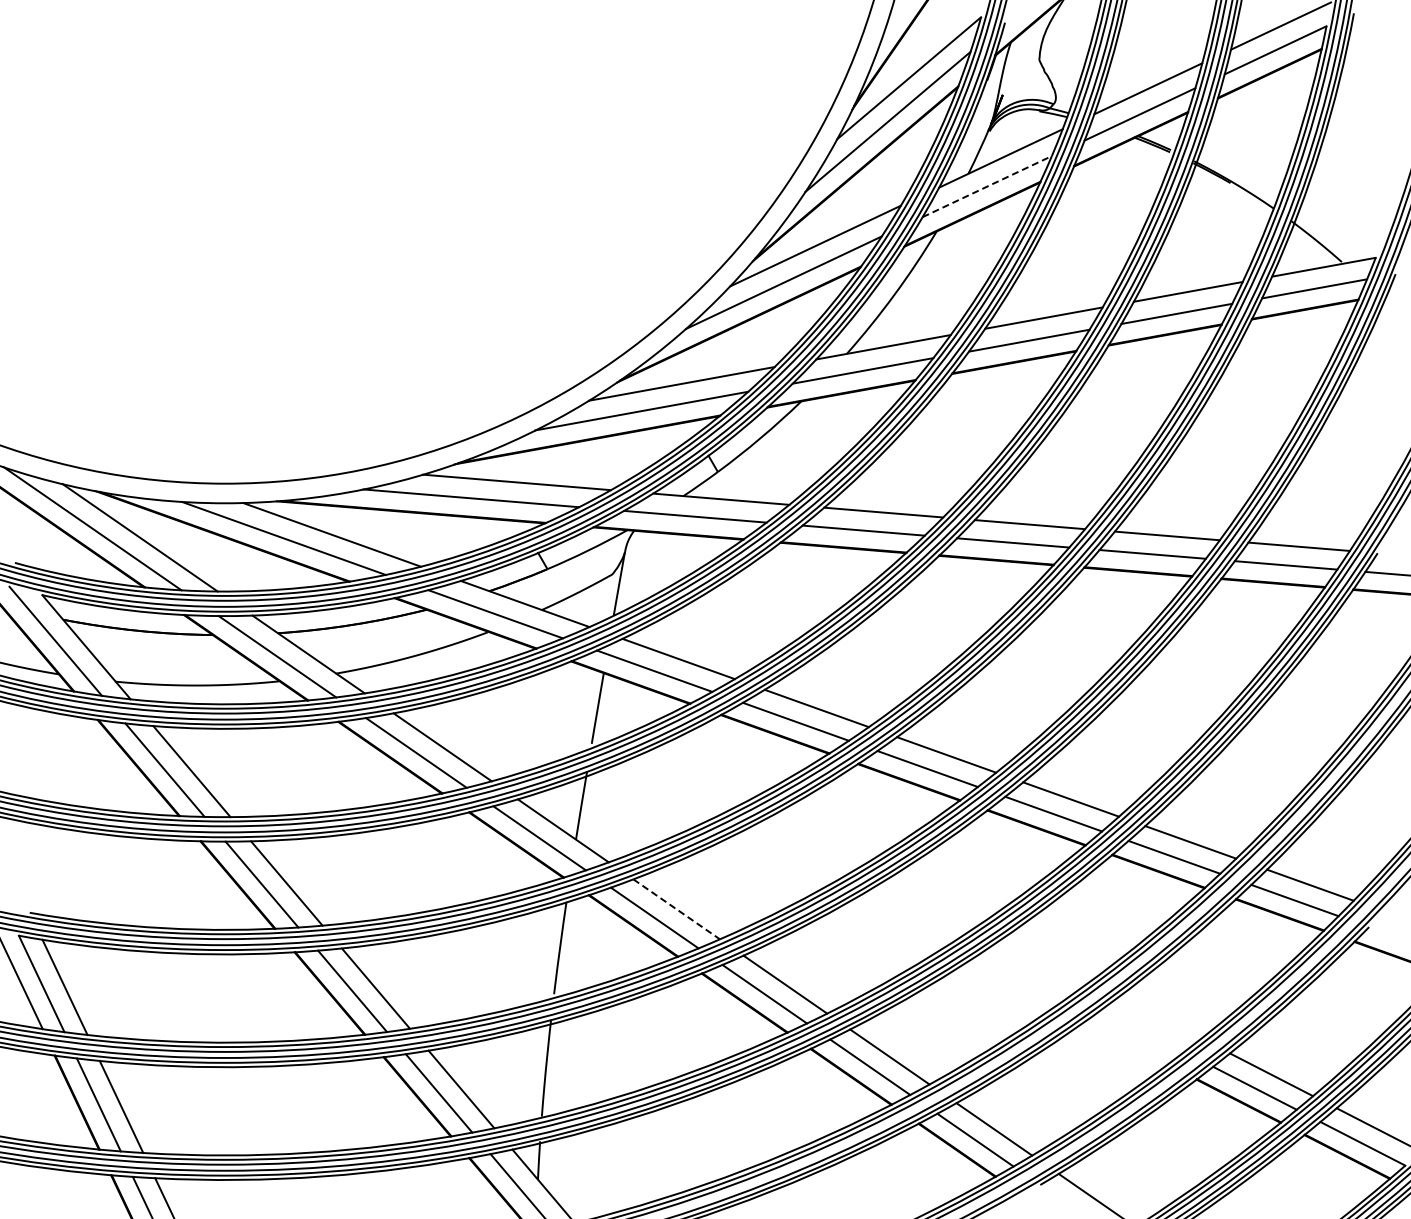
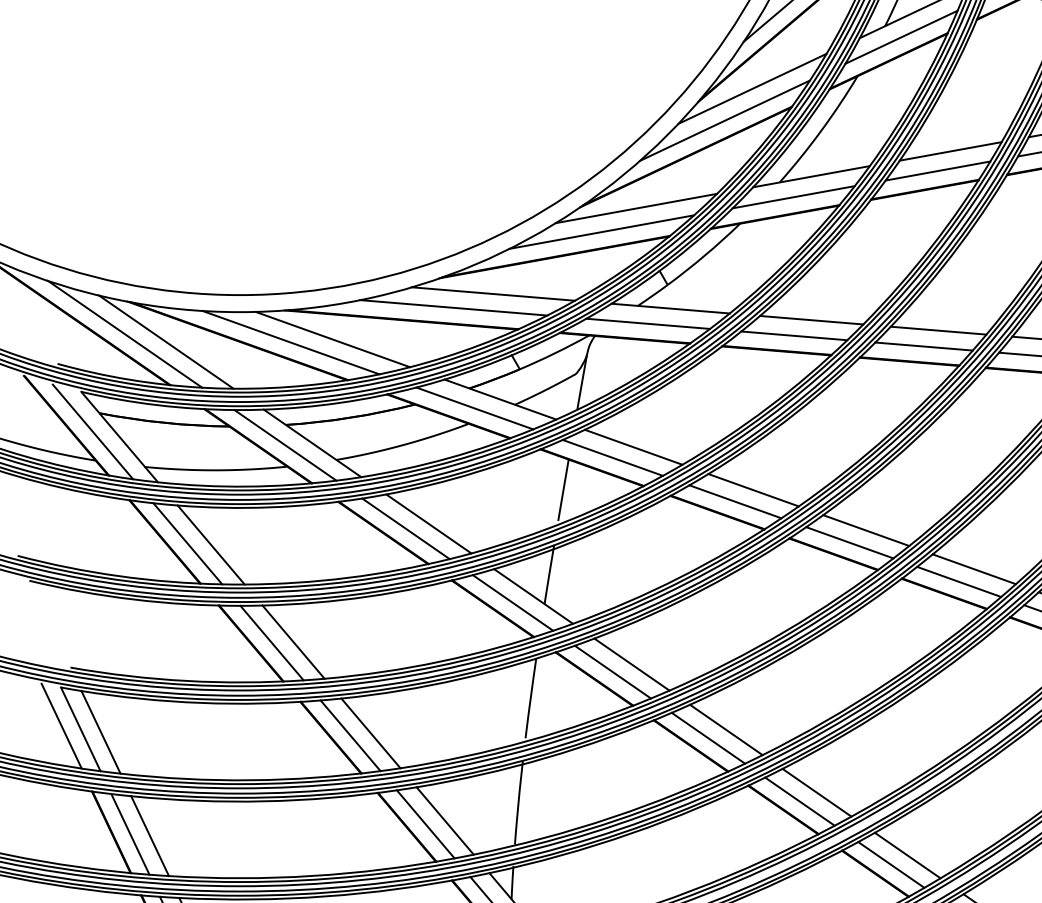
line: (987, 186) -> (901, 37), dashed -> solid
line: (676, 909) -> (631, 664), dashed -> solid

